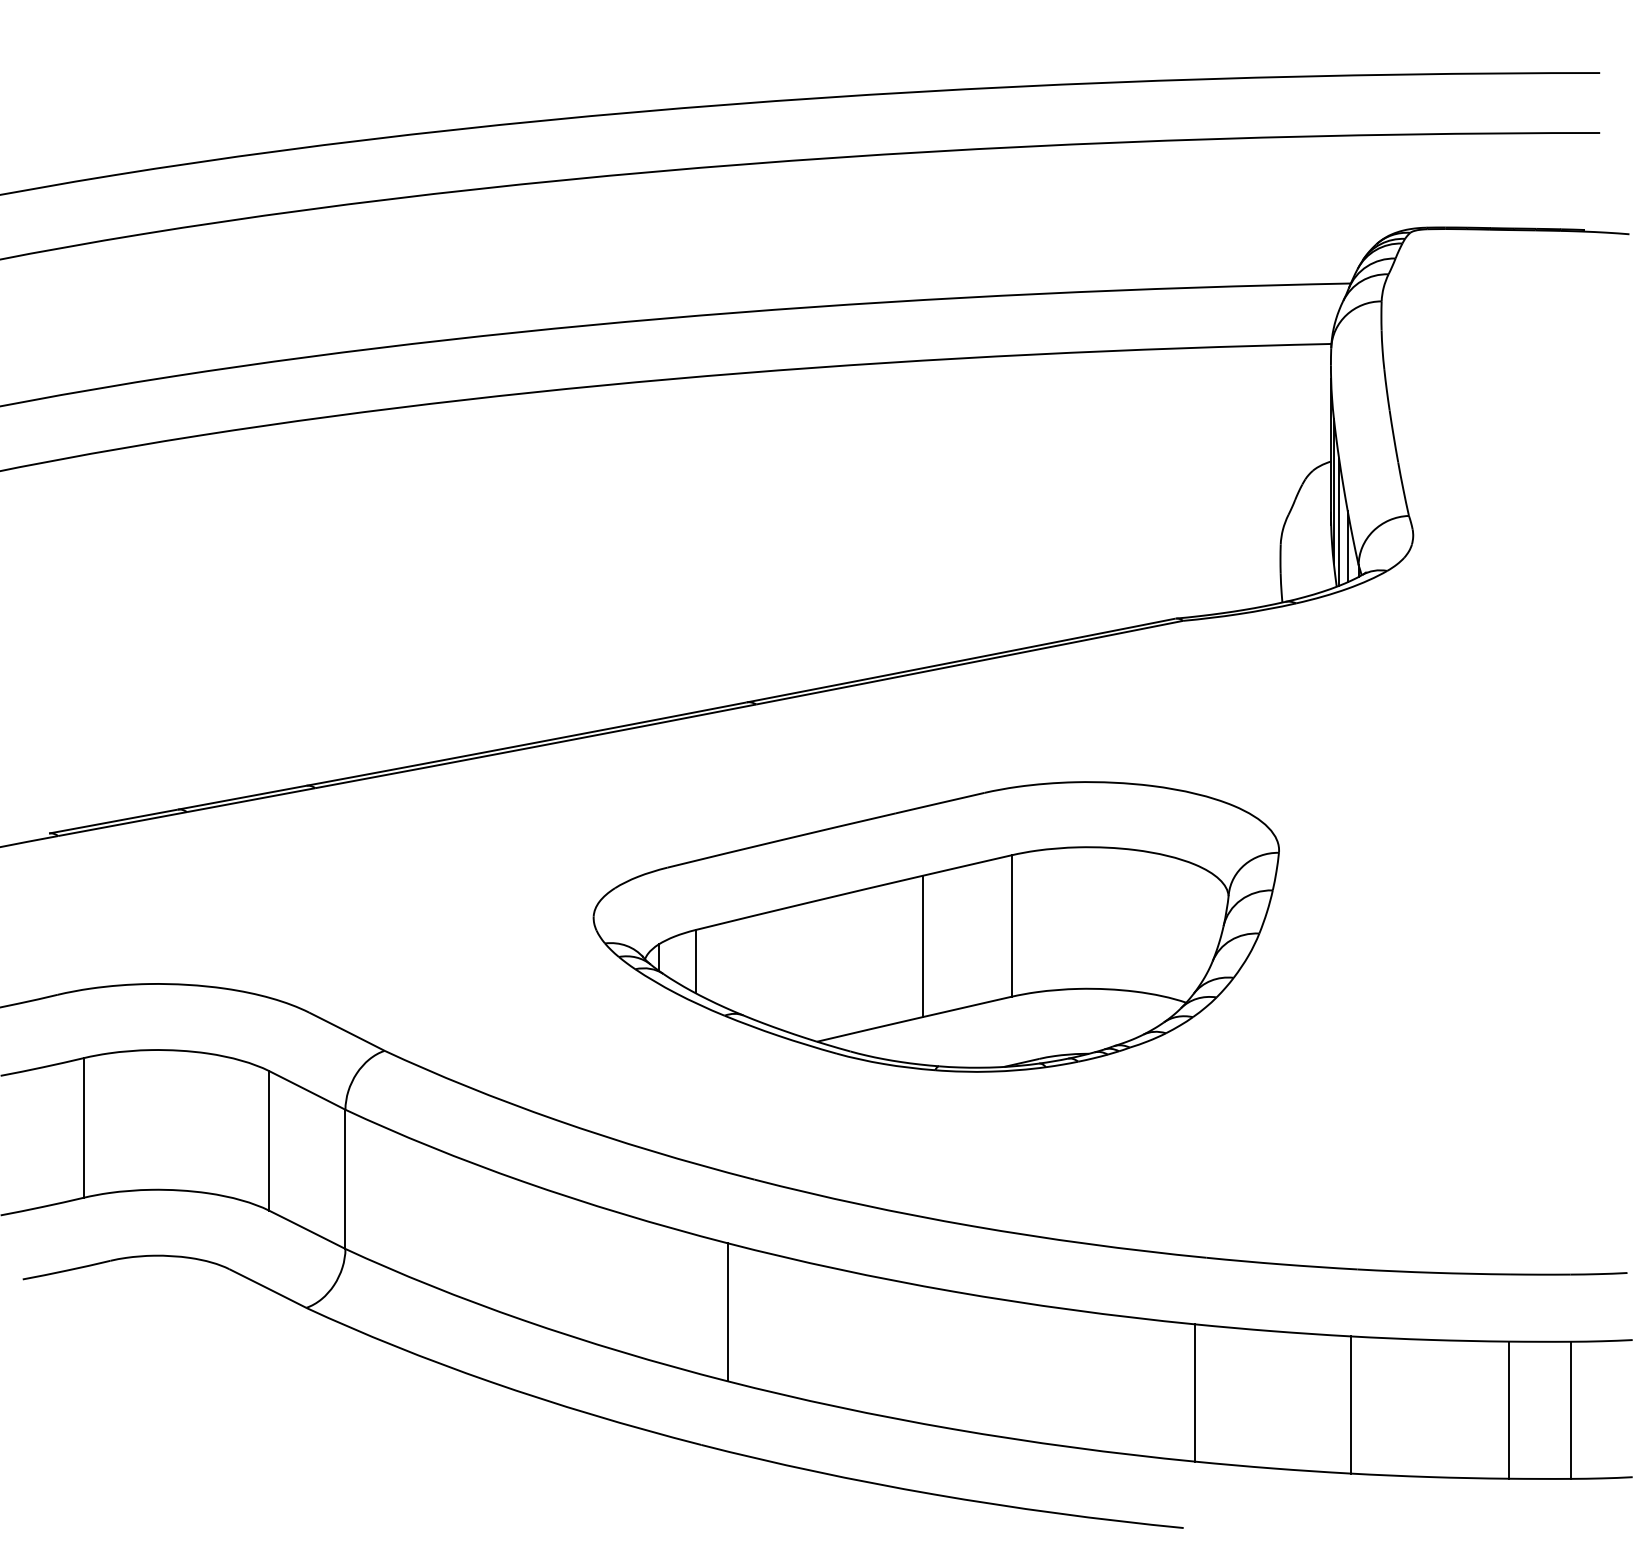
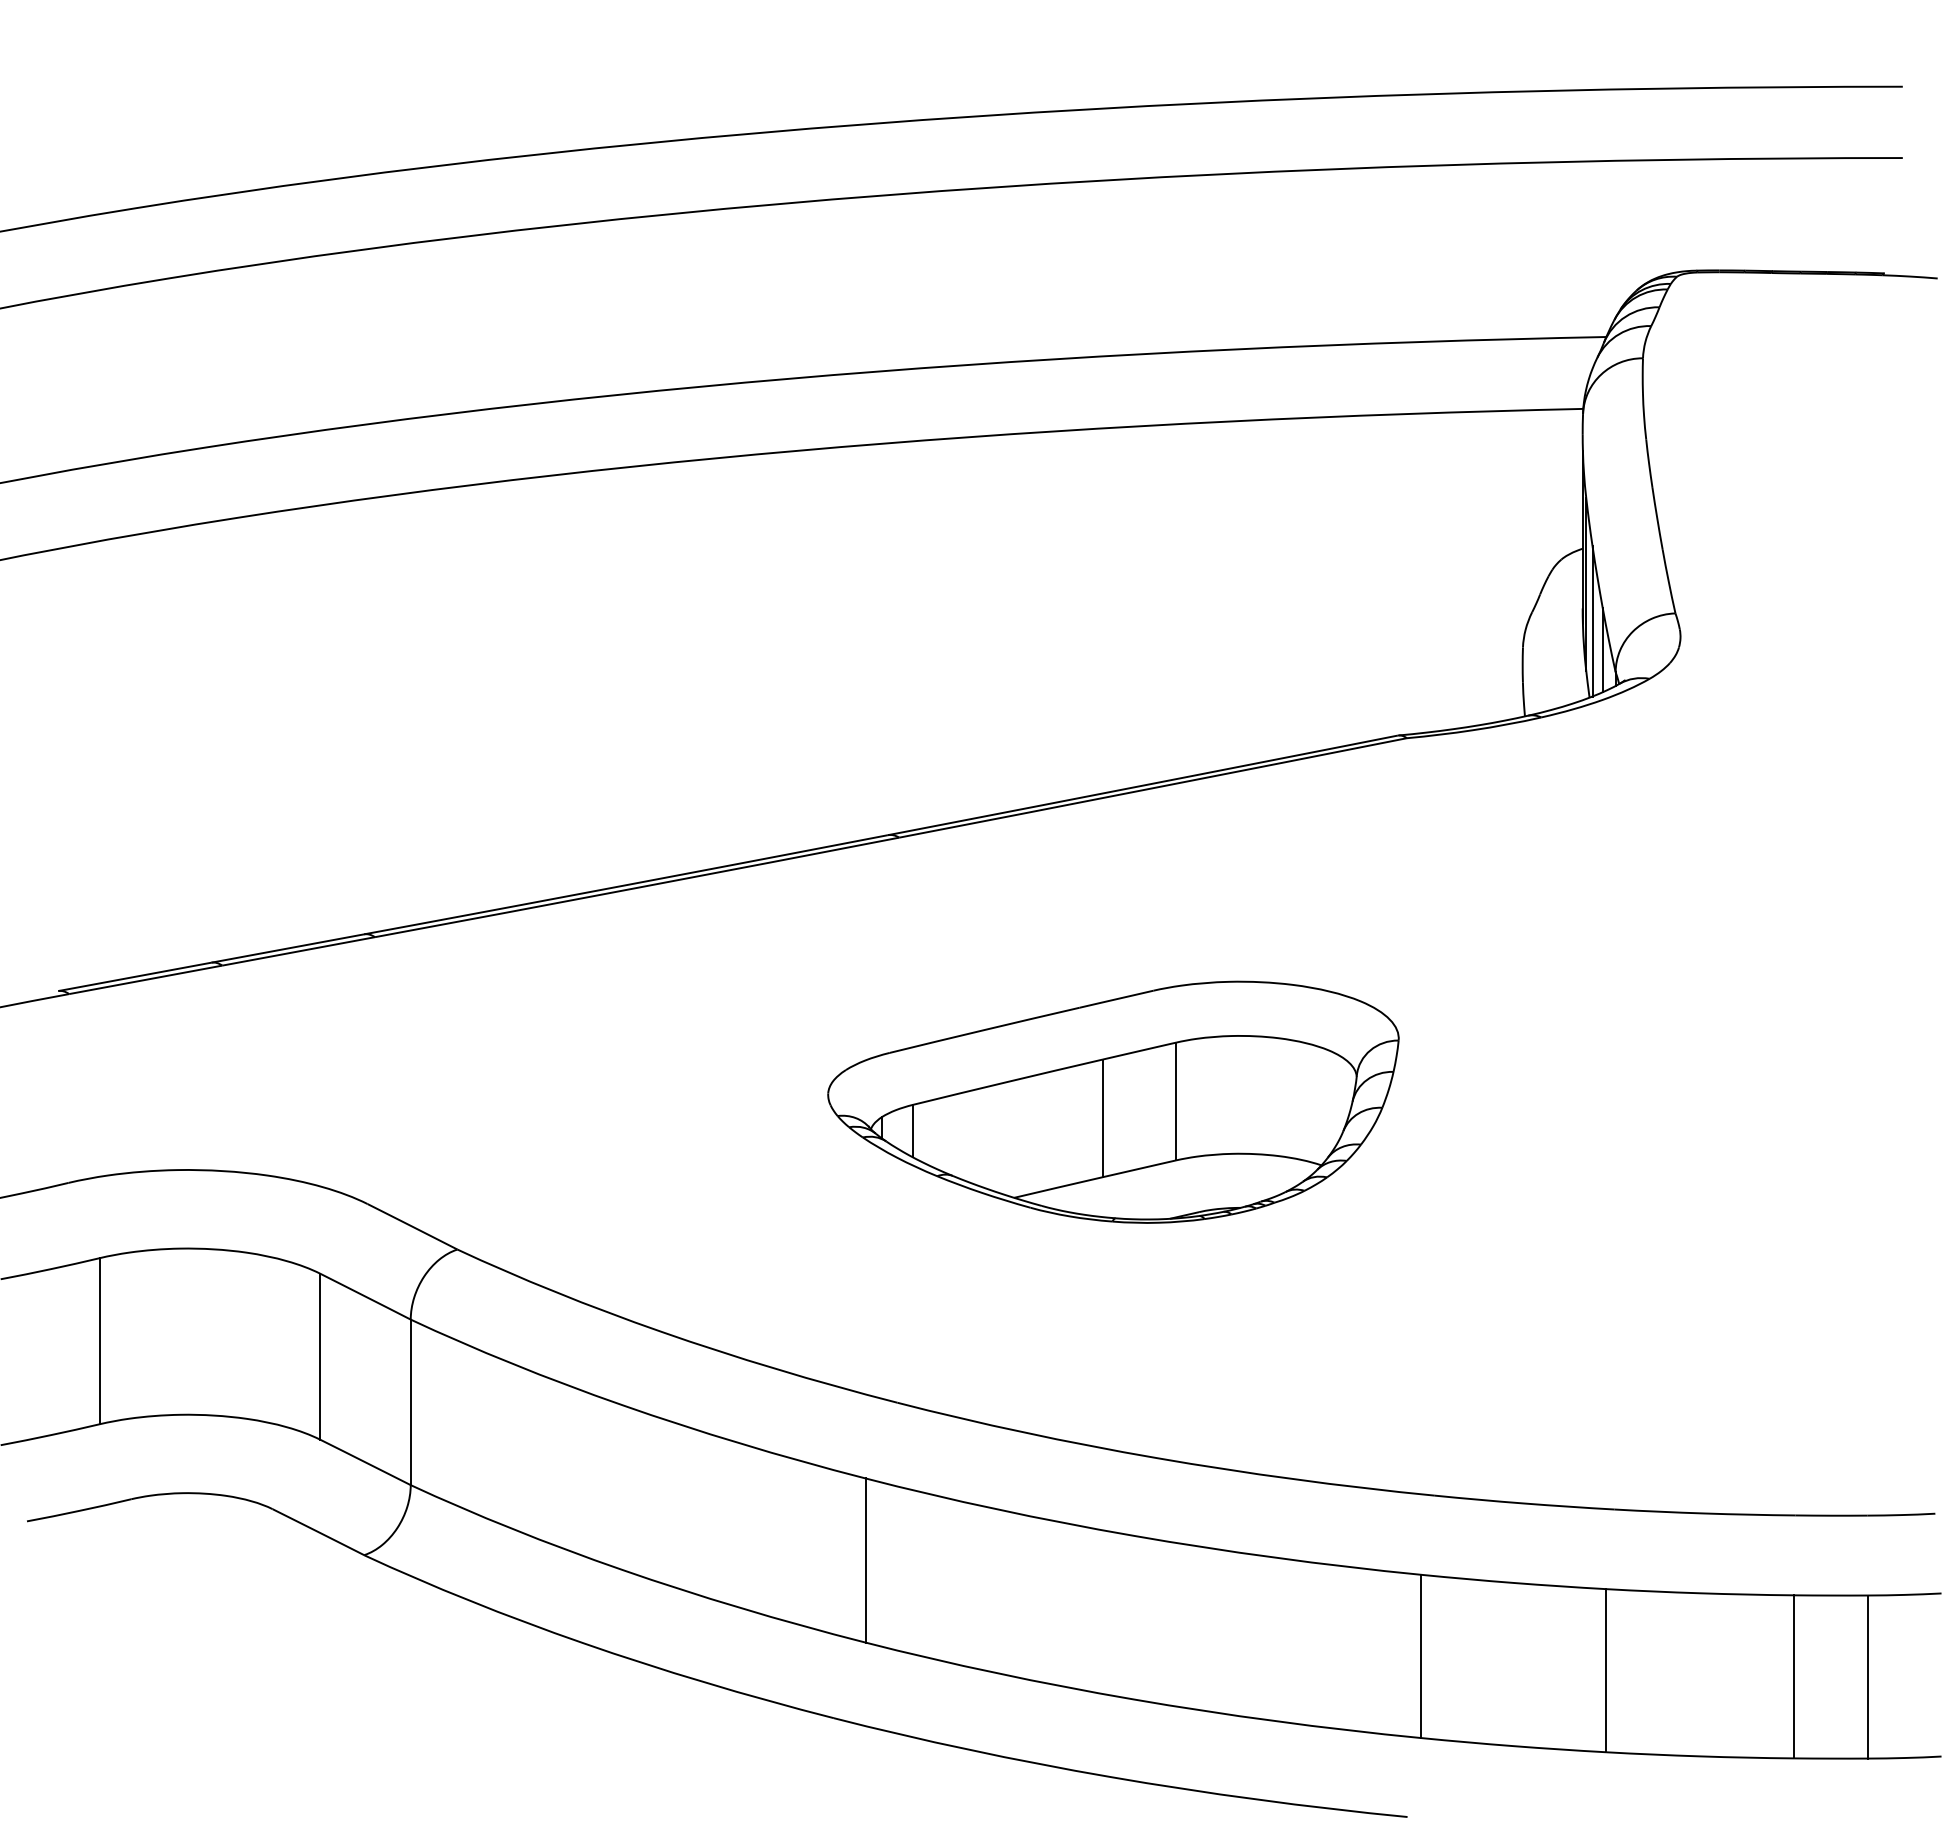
part: (936, 927) -> (1113, 1102), size x0.7

